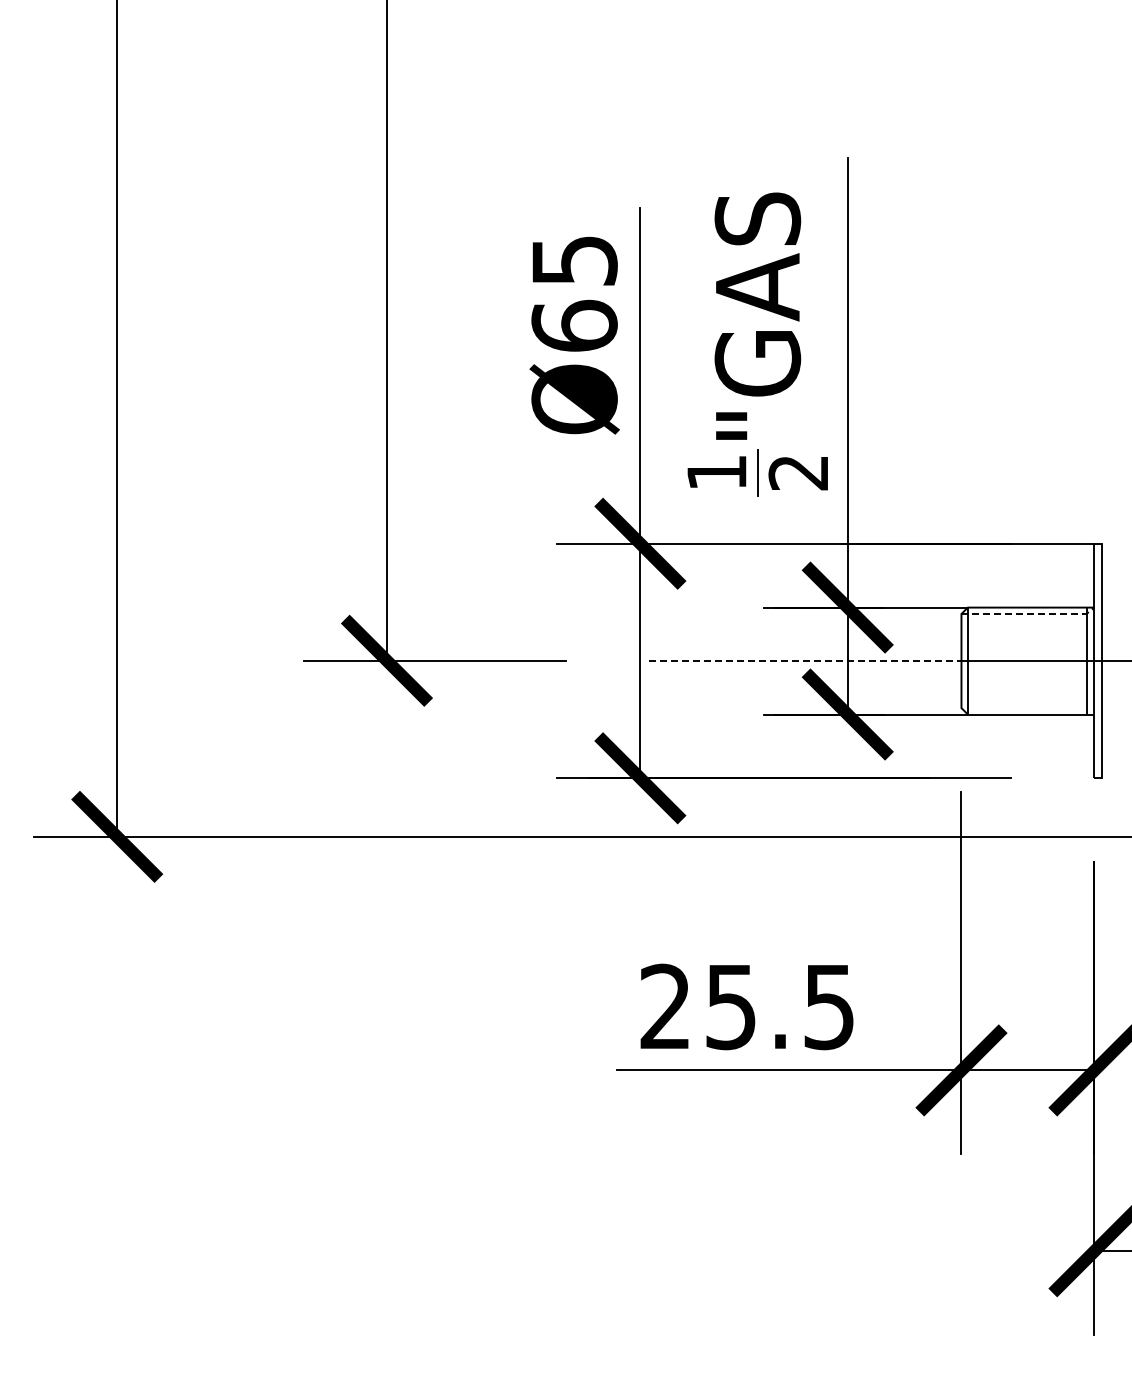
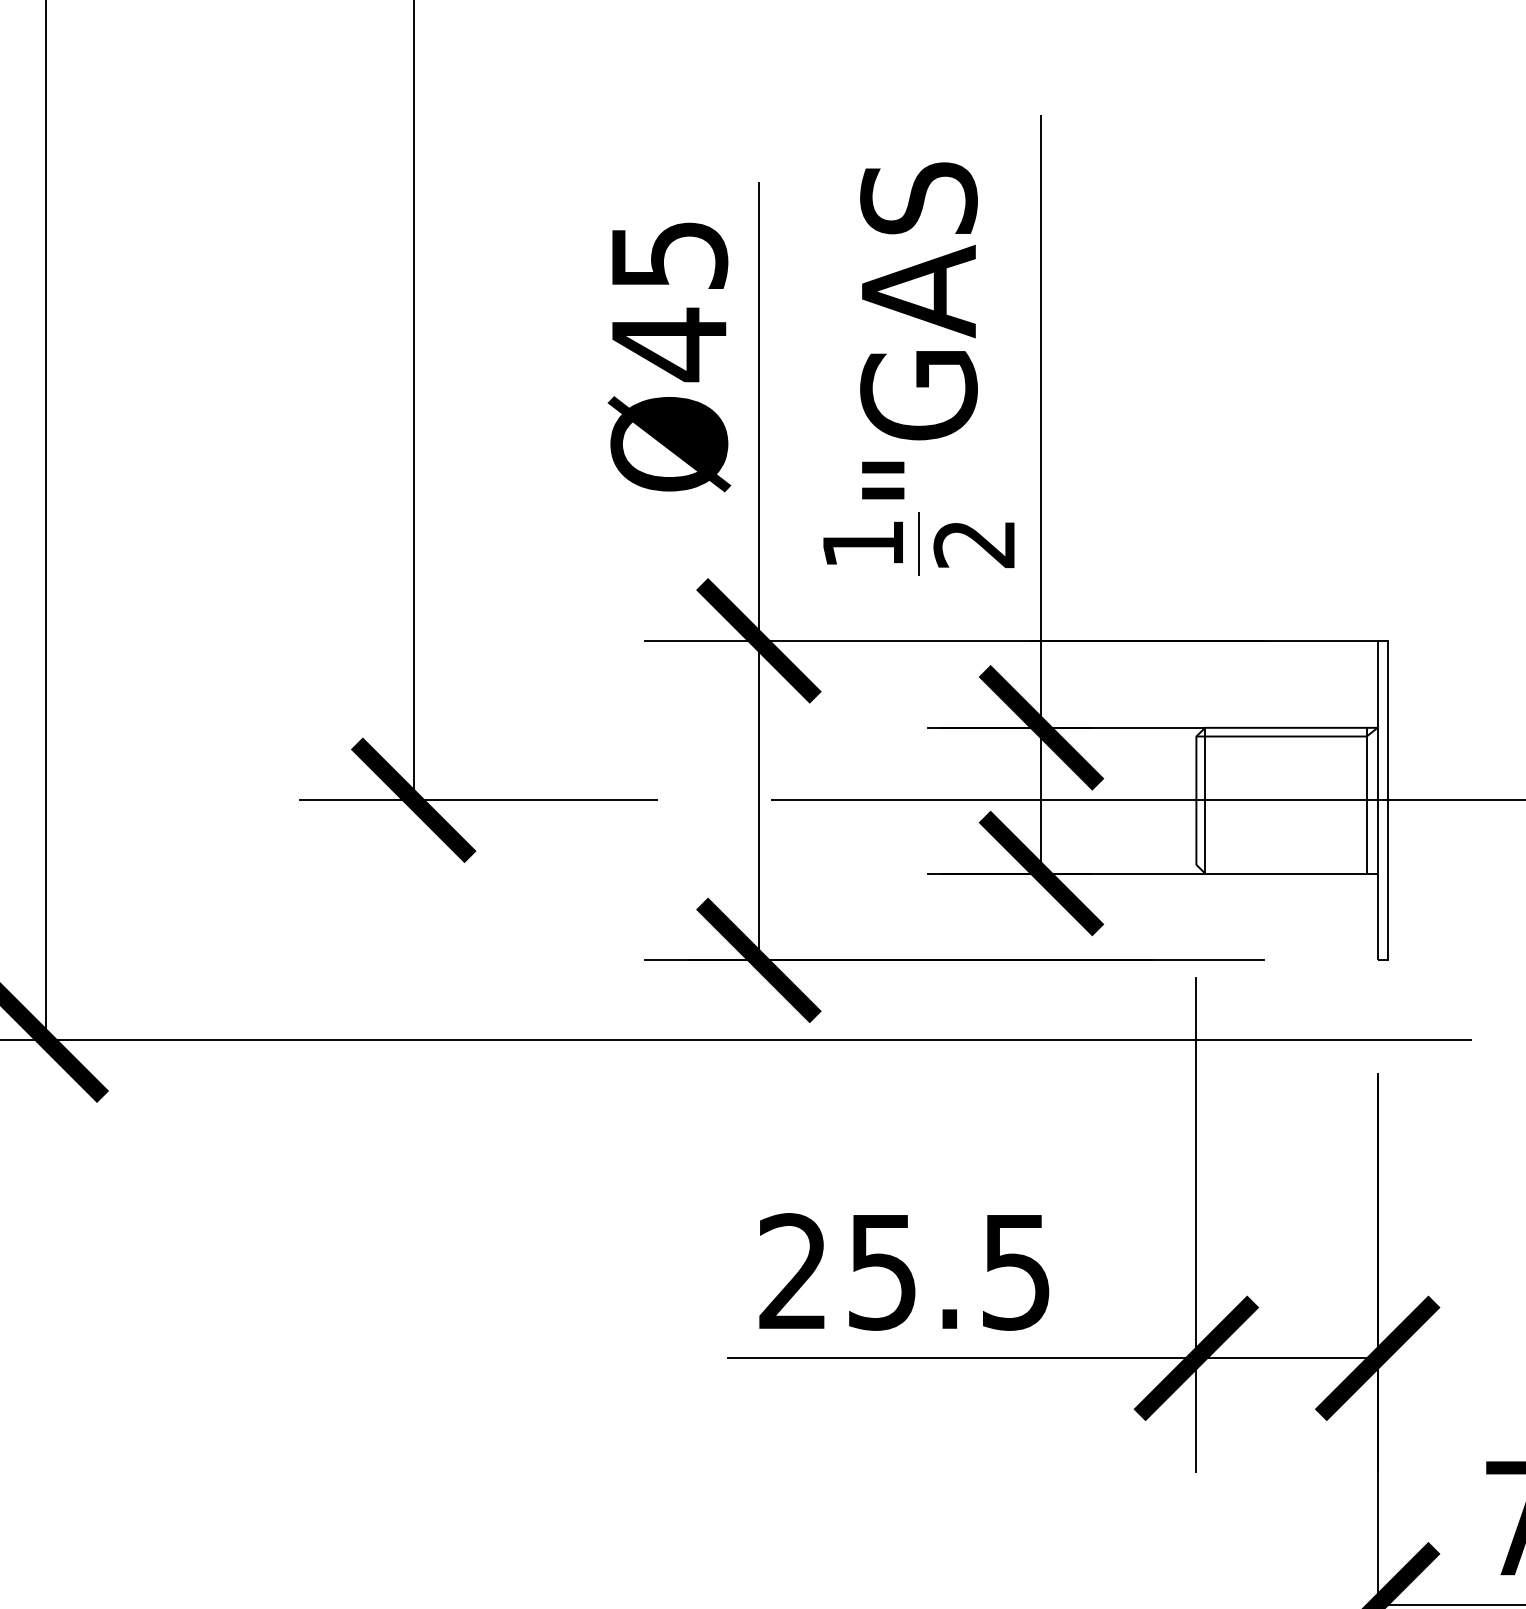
text: (574, 326) -> (669, 344), Ø65 -> Ø45
line: (1029, 613) -> (1289, 735), dashed -> solid
line: (803, 660) -> (981, 799), dashed -> solid

